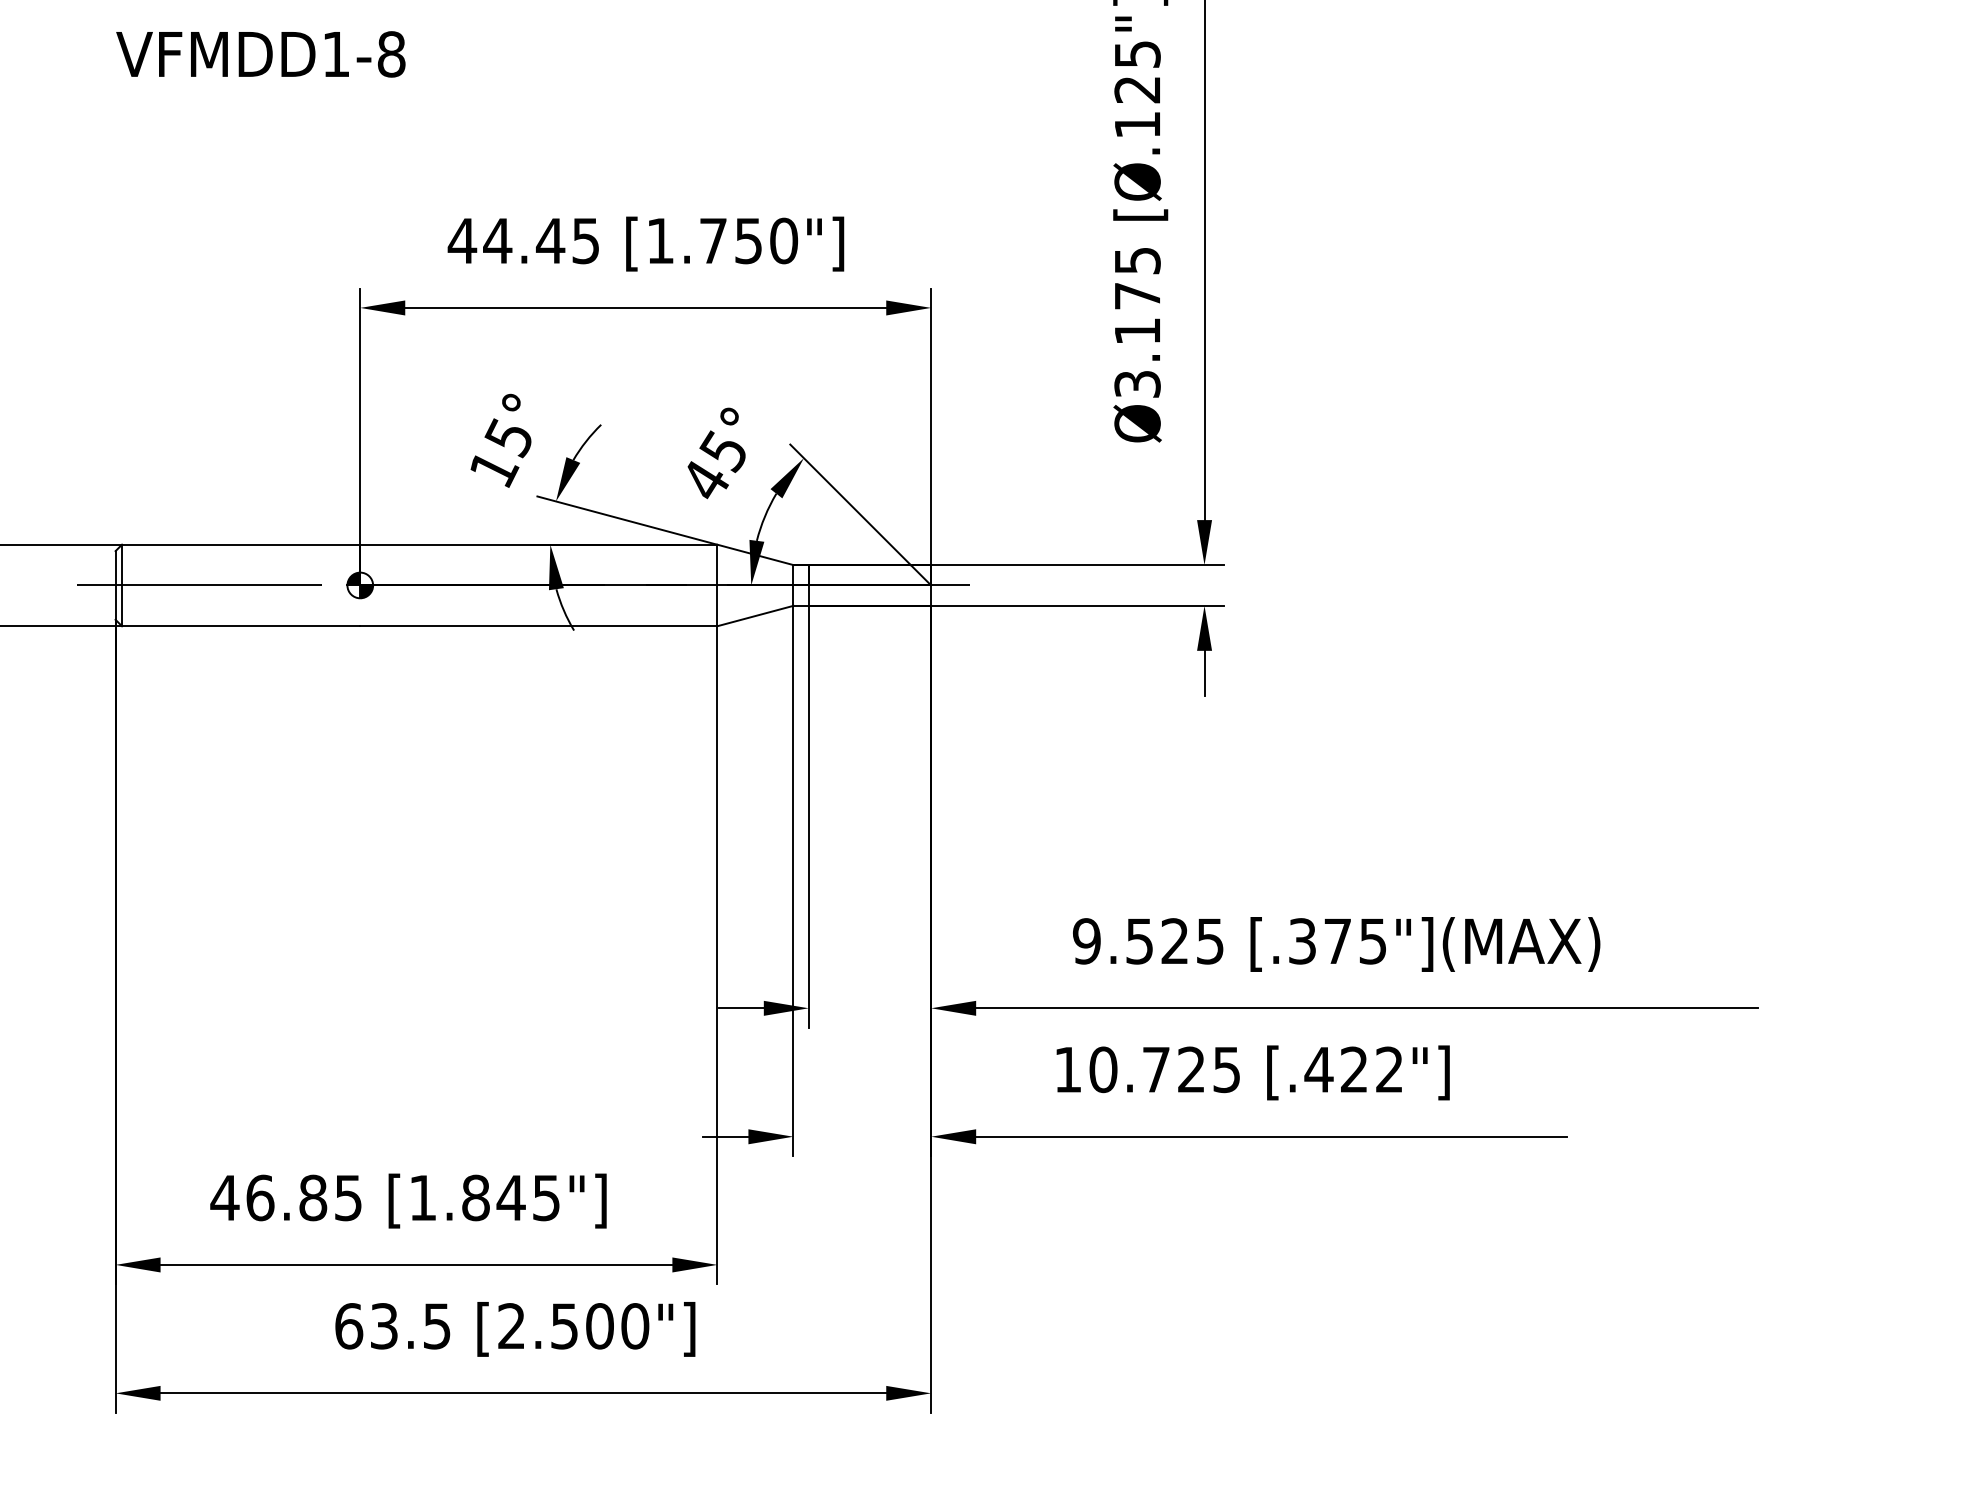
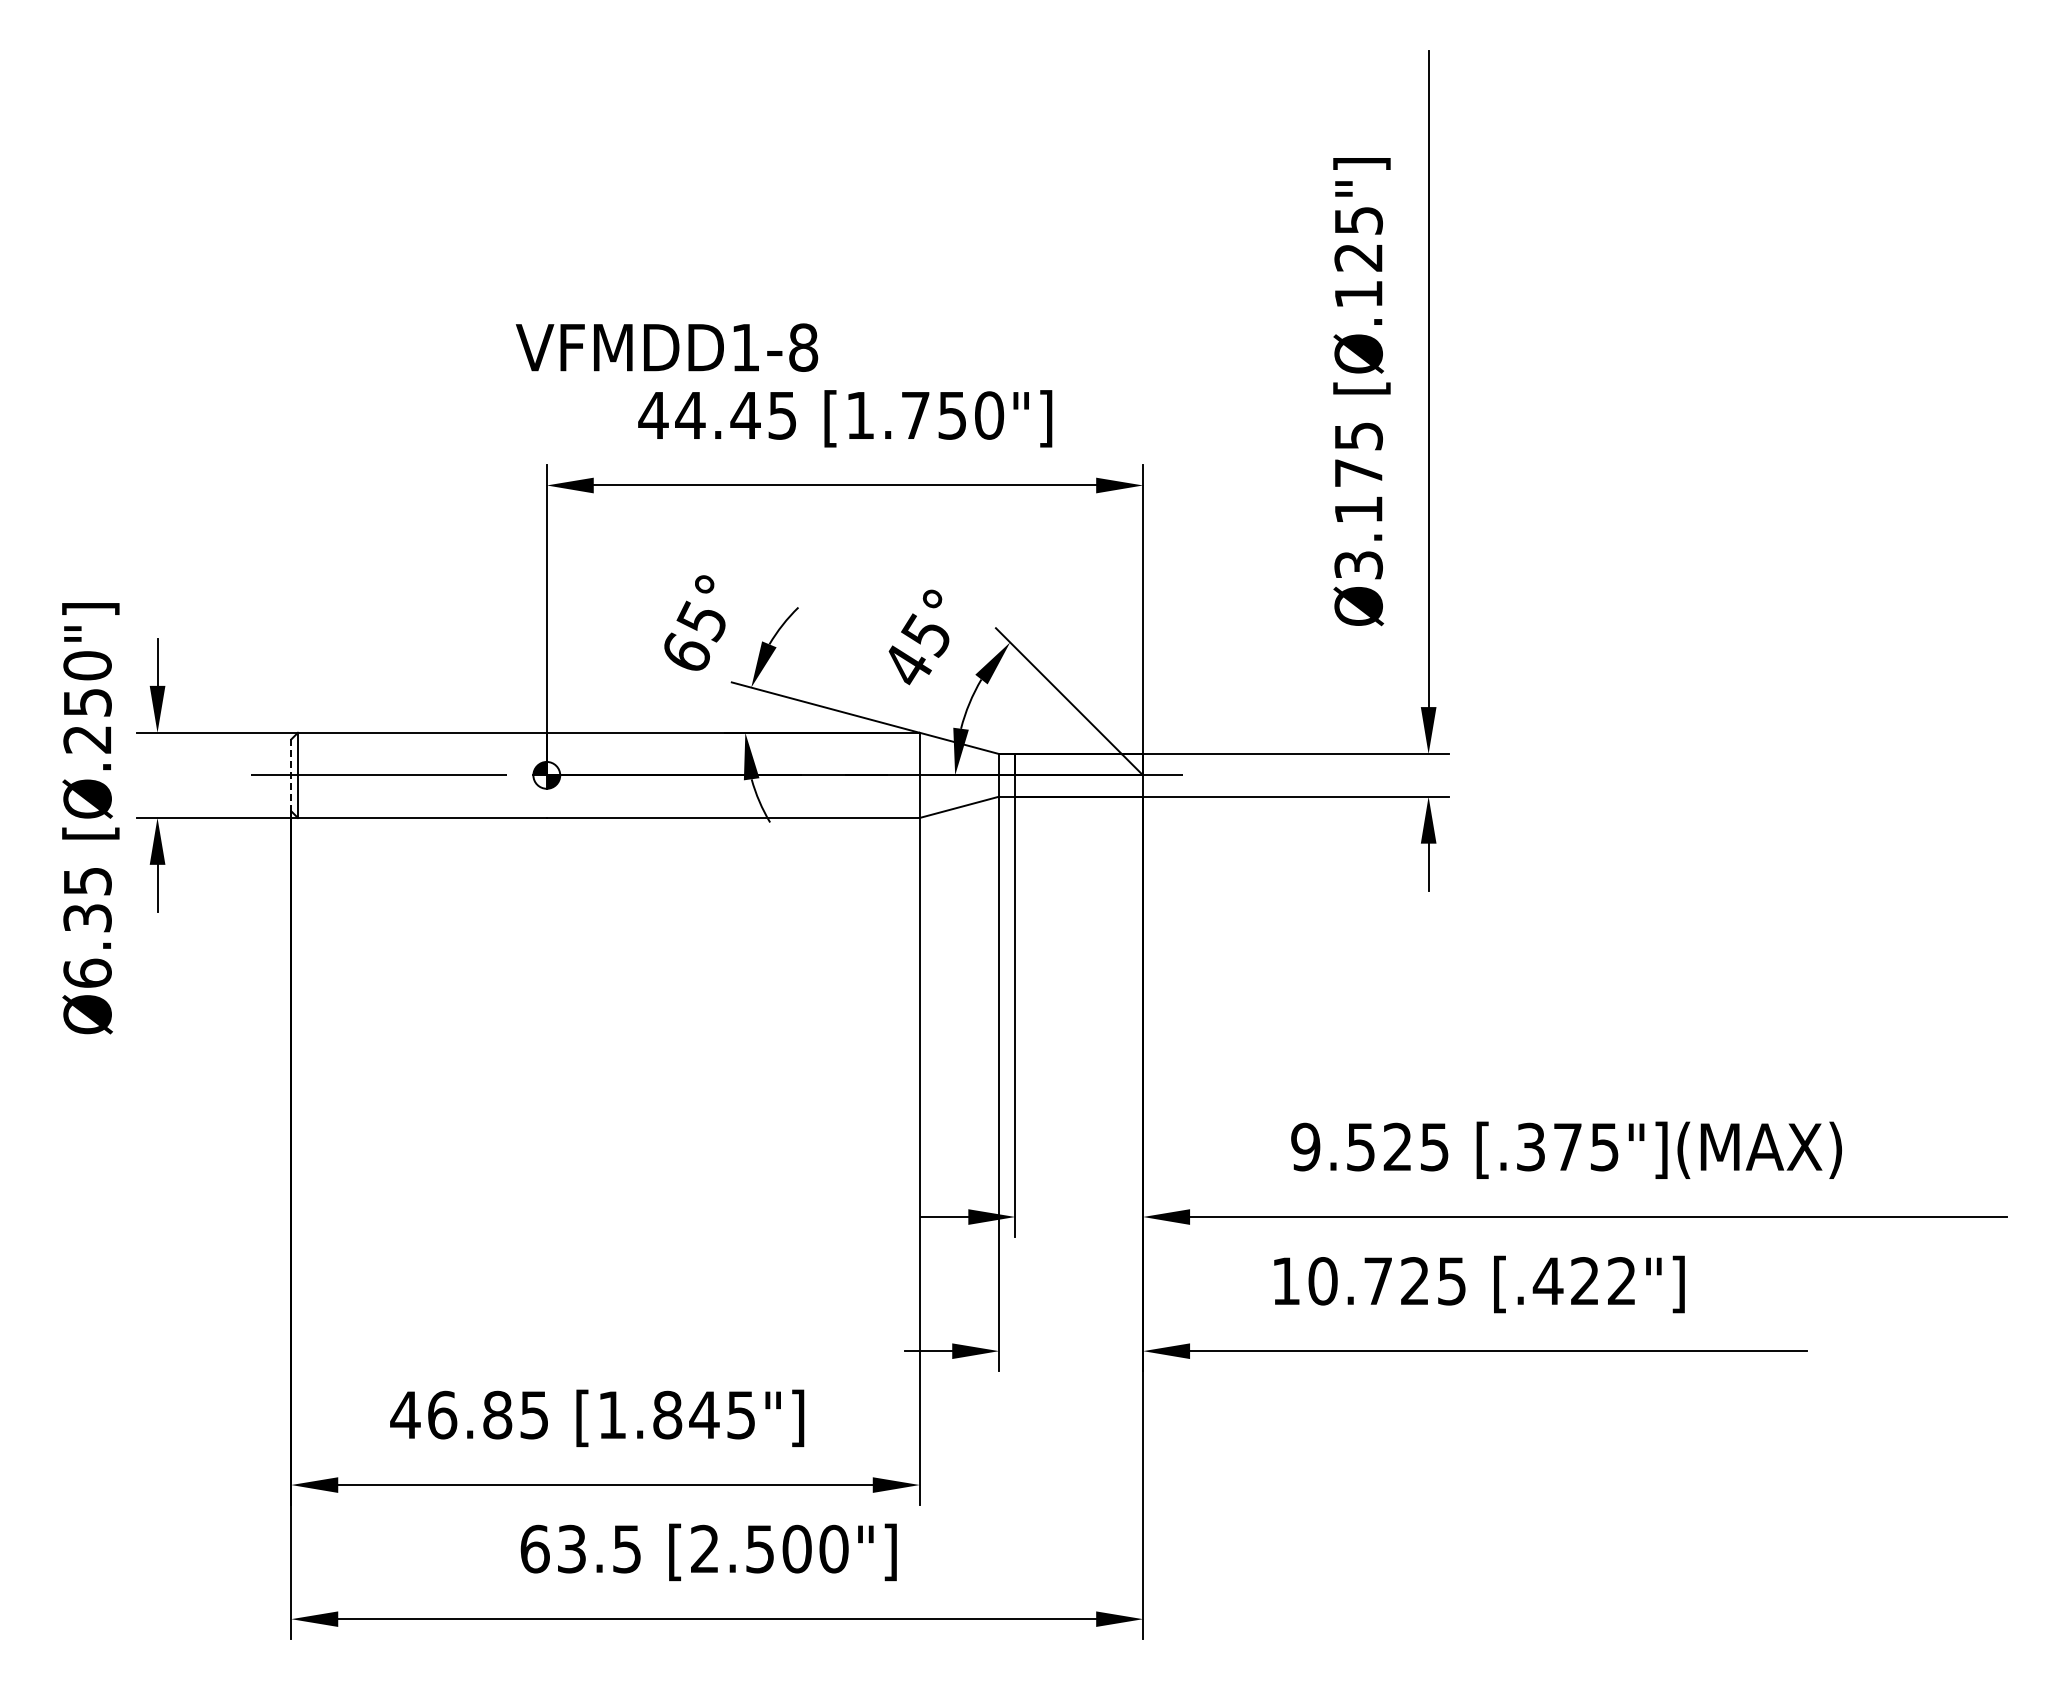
text: (260, 54) -> (666, 347), moved
text: (494, 467) -> (687, 652), 15° -> 65°
line: (115, 585) -> (291, 775), solid -> dashed

